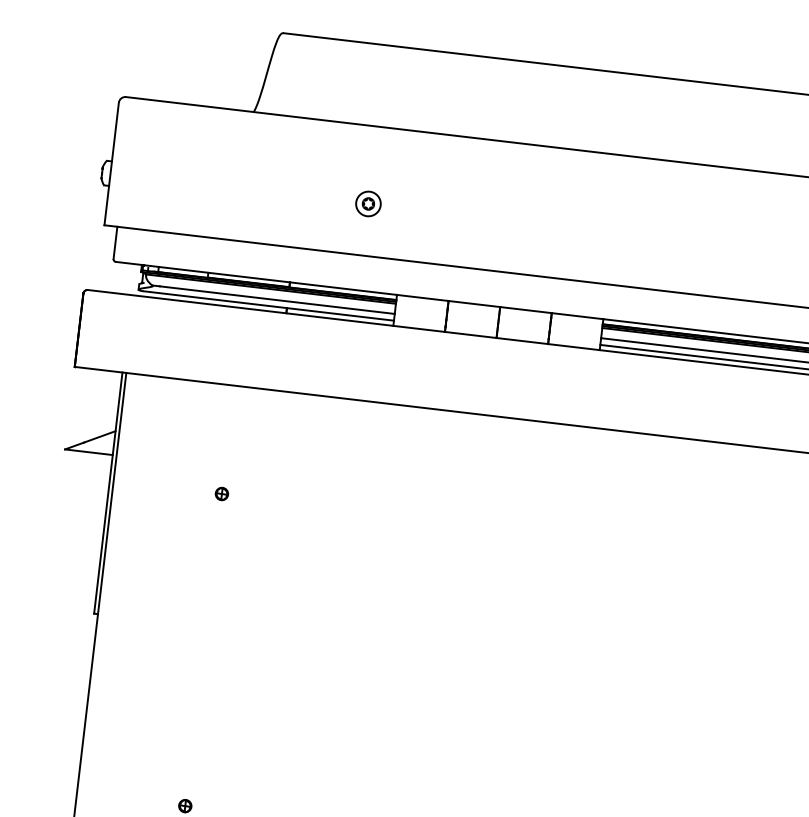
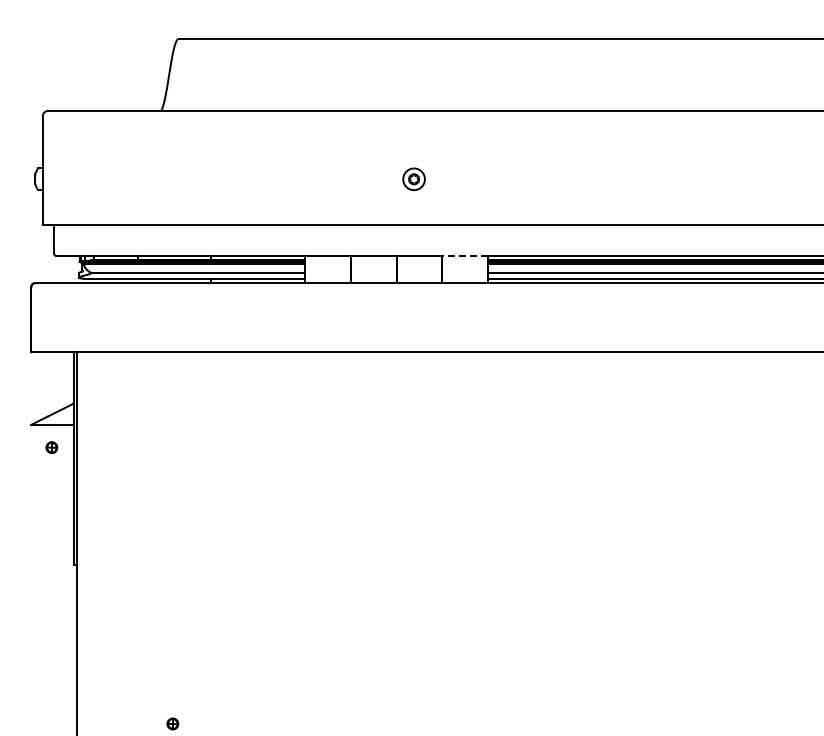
part: (367, 204) -> (413, 179), moved
line: (577, 315) -> (465, 255), solid -> dashed
part: (221, 493) -> (51, 447), moved

